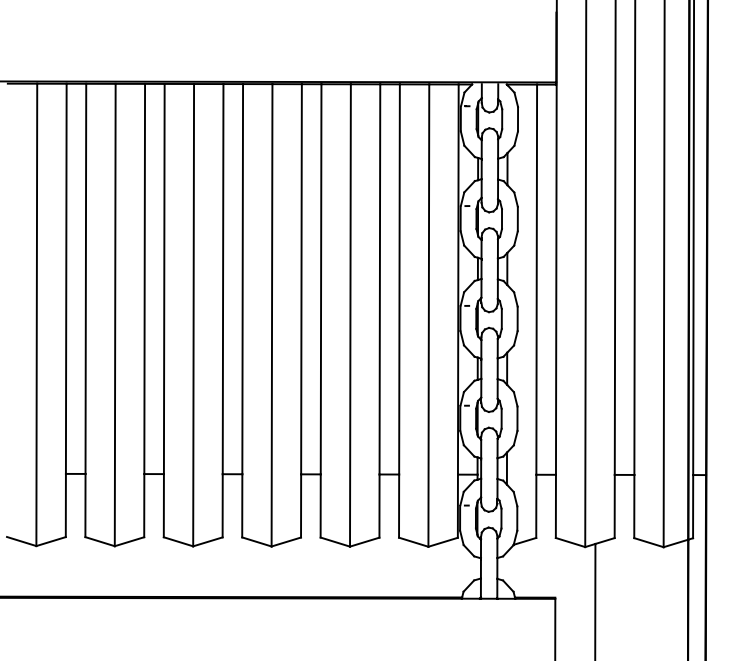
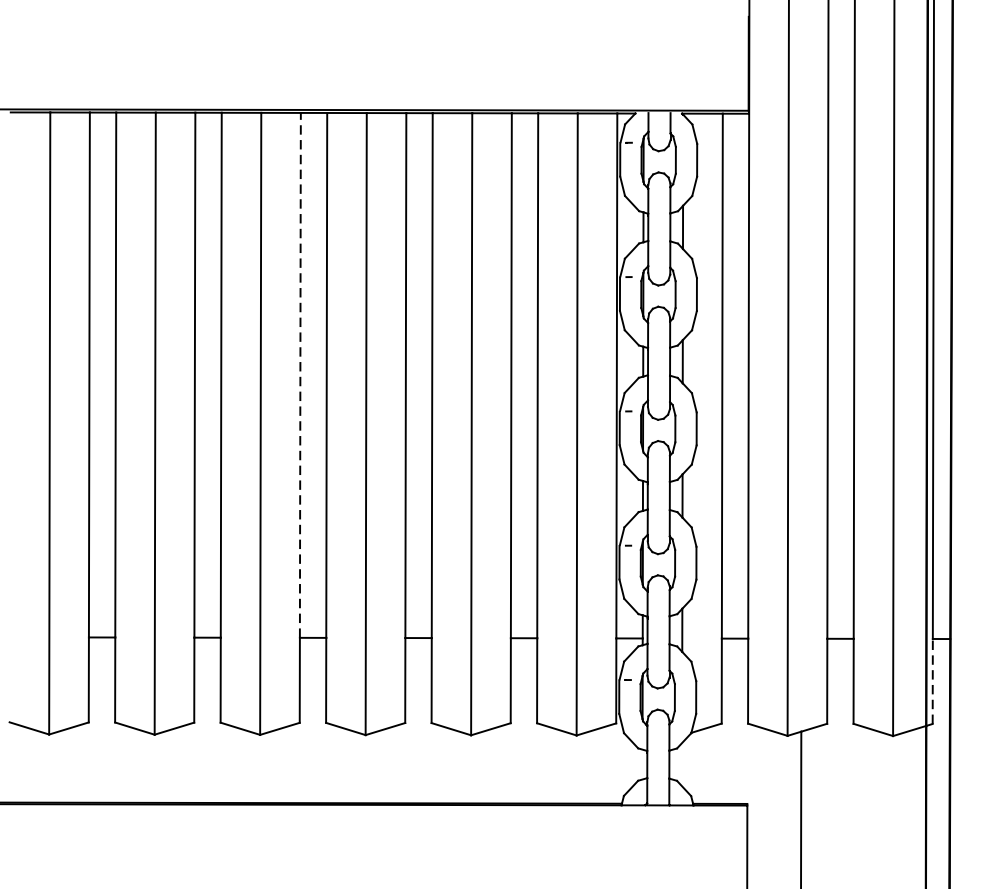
line: (223, 278) -> (300, 374), solid -> dashed
line: (693, 506) -> (933, 681), solid -> dashed

